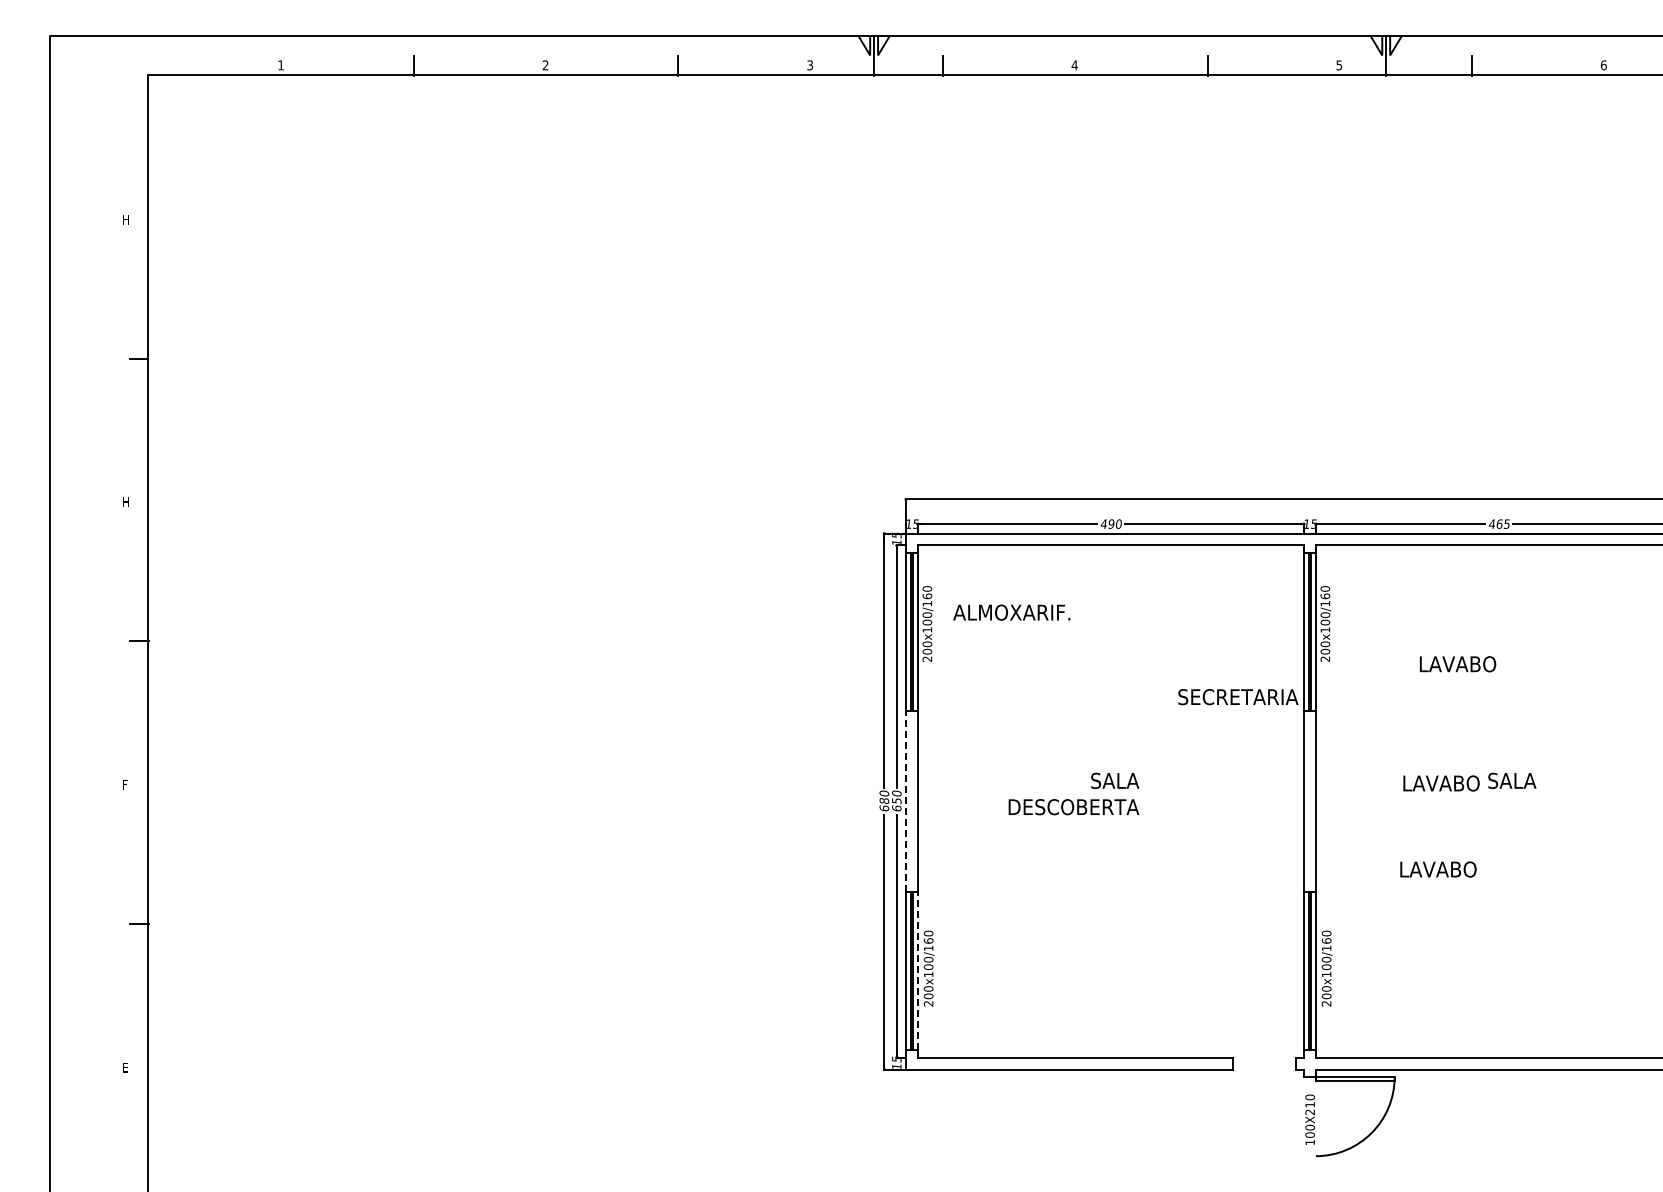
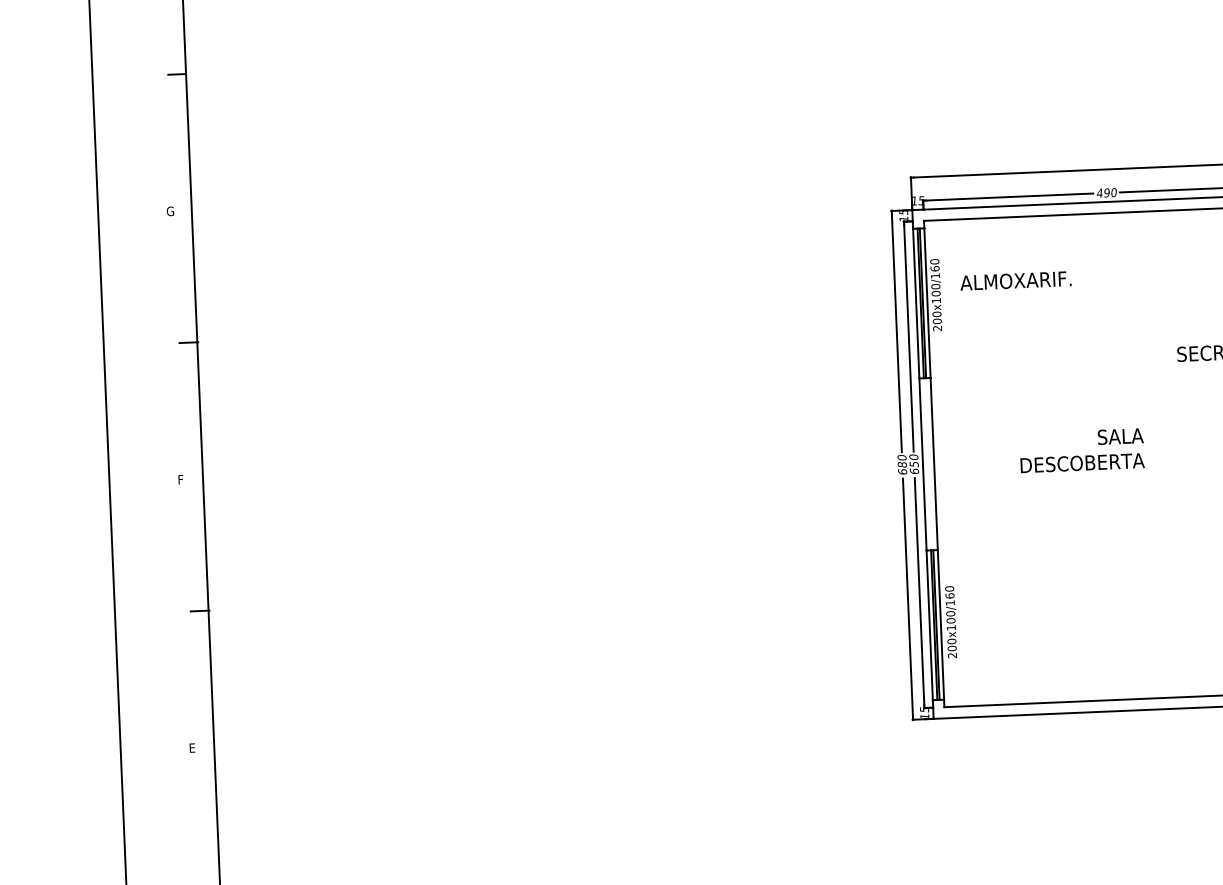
text: (125, 502) -> (170, 211), H -> G
line: (906, 801) -> (923, 464), dashed -> solid
line: (917, 970) -> (940, 624), dashed -> solid

